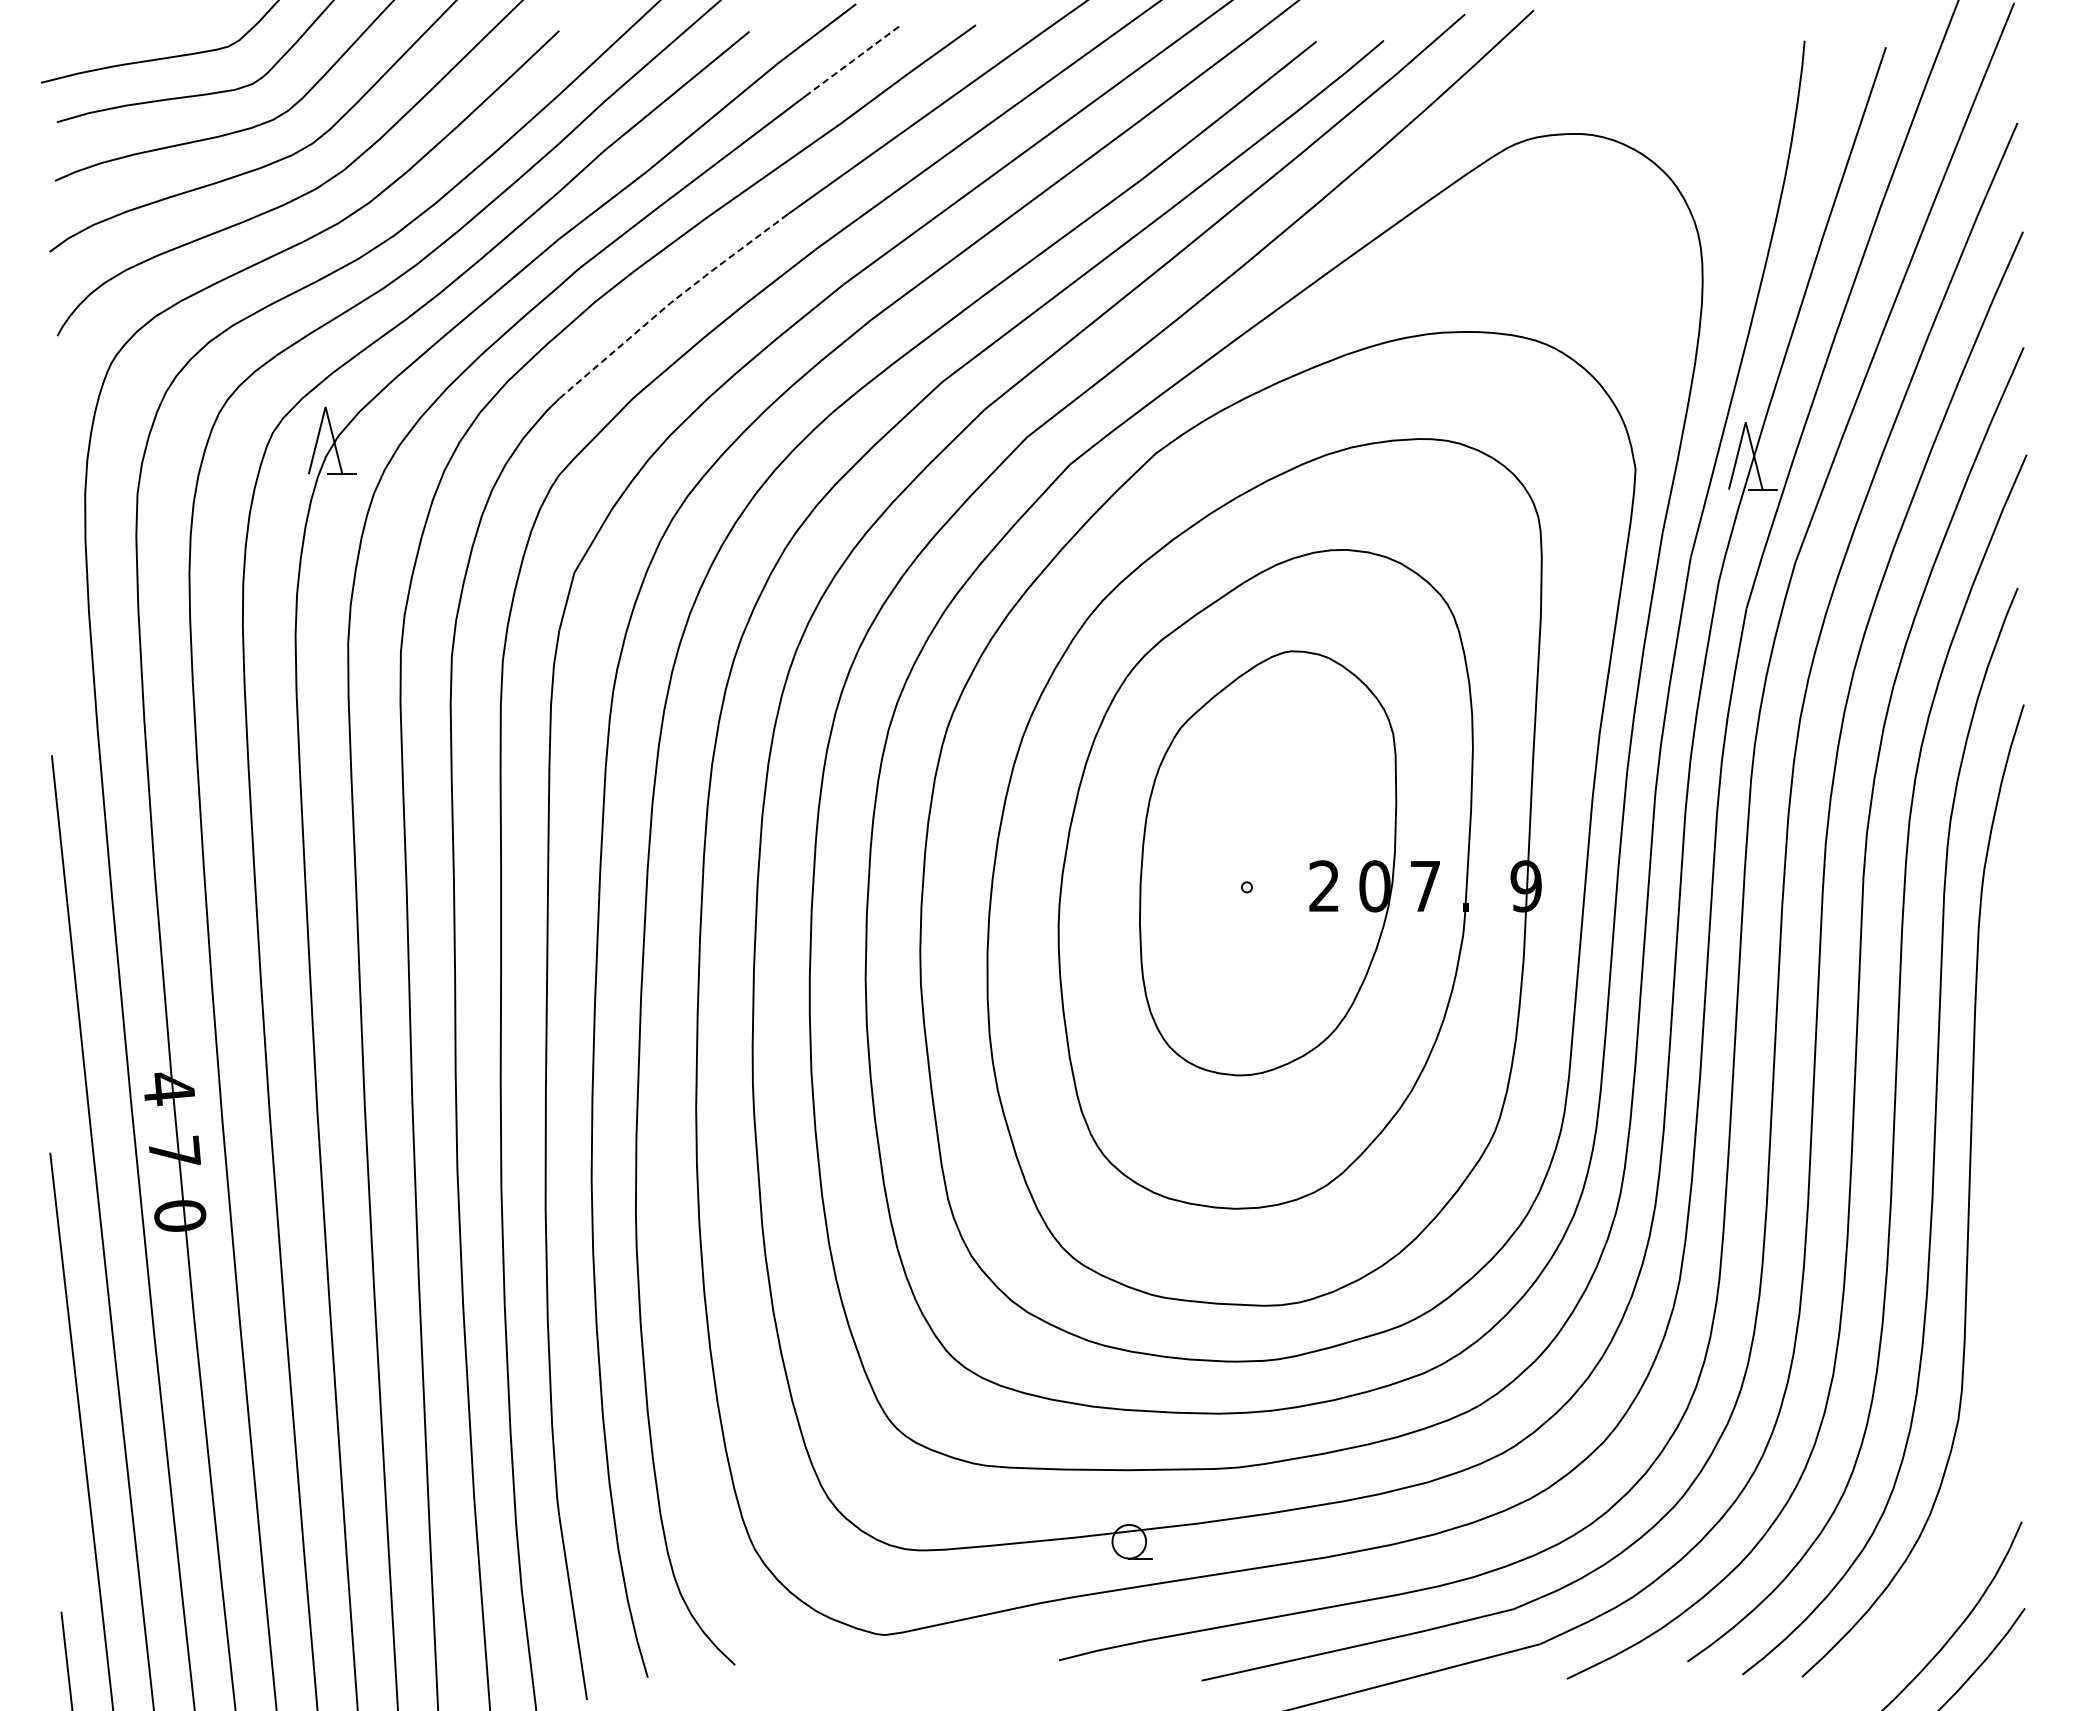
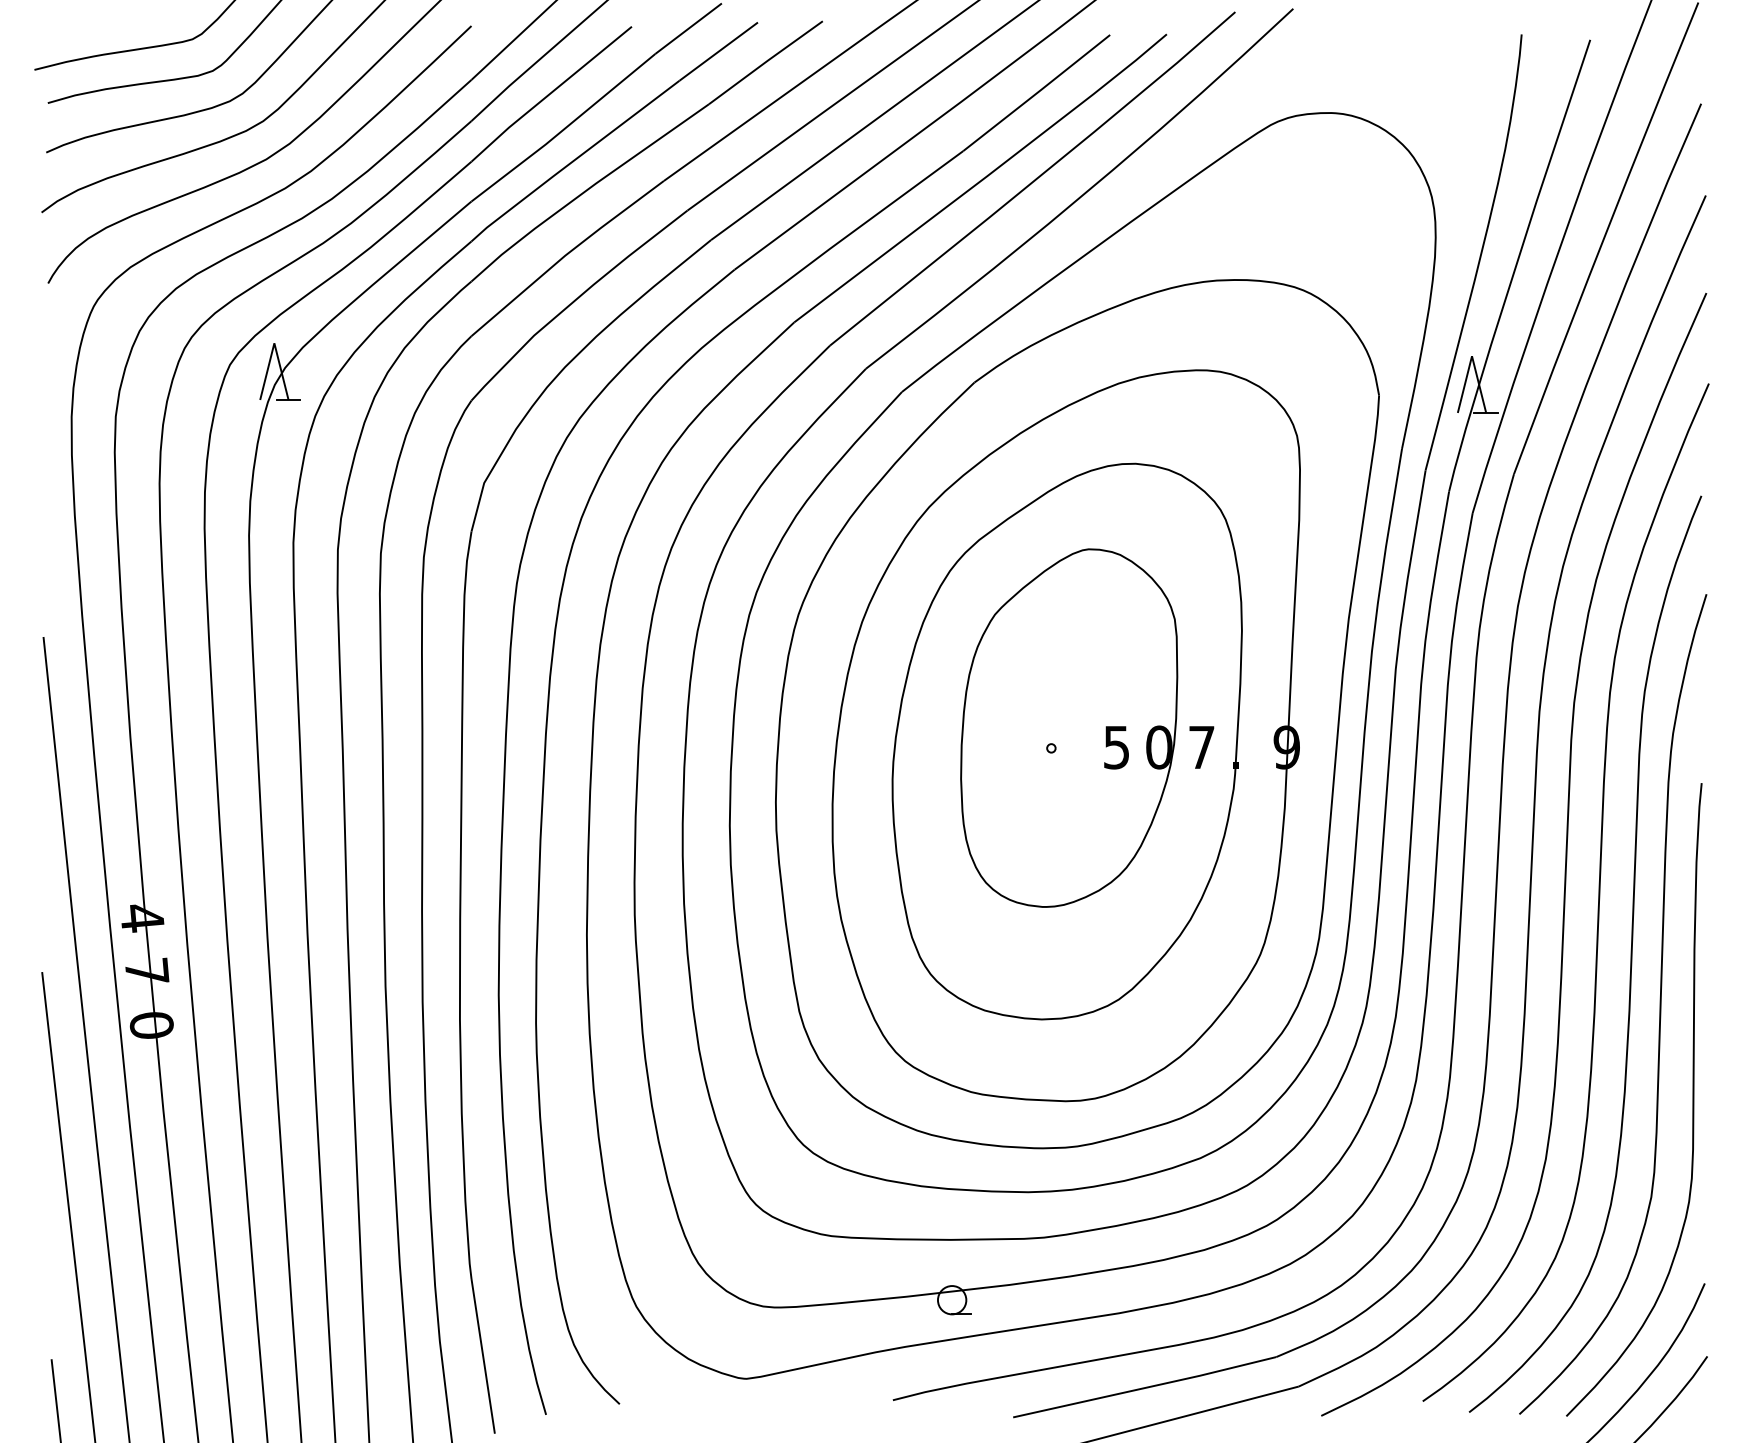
line: (852, 61) -> (718, 51), dashed -> solid
line: (670, 303) -> (565, 255), dashed -> solid
text: (1323, 886) -> (1115, 747), 2 -> 5
curve: (2007, 1303) -> (1692, 1099), added

